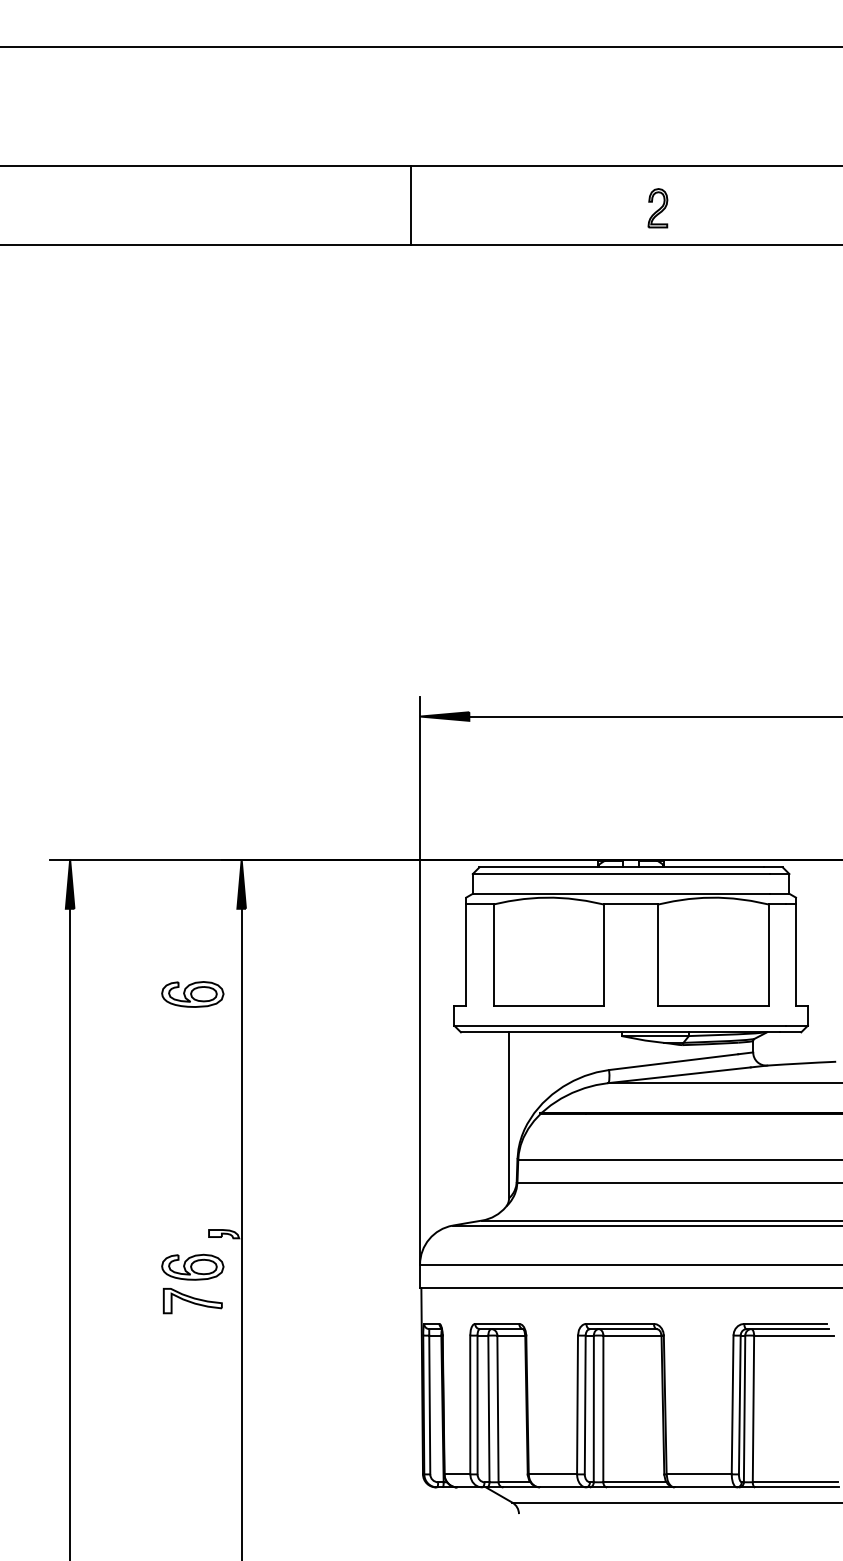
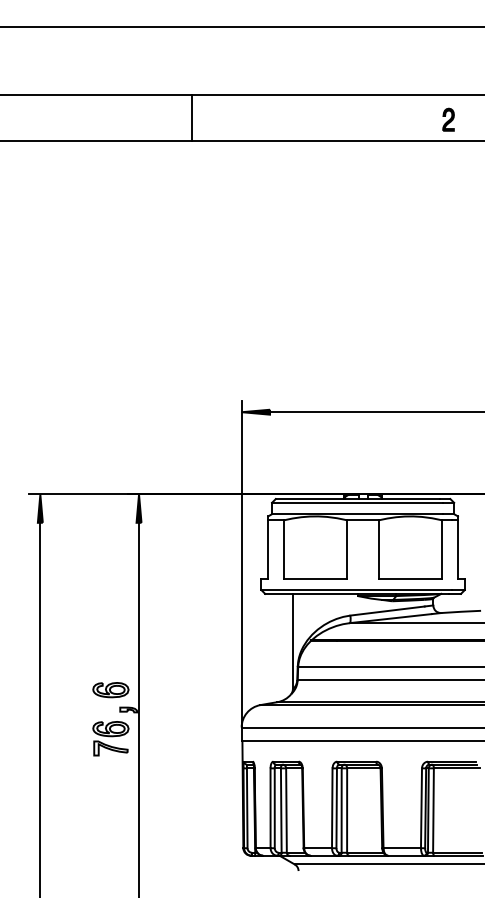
line: (411, 204) -> (192, 117), moved
part: (657, 207) -> (448, 119), moved
part: (192, 995) -> (110, 690), moved

